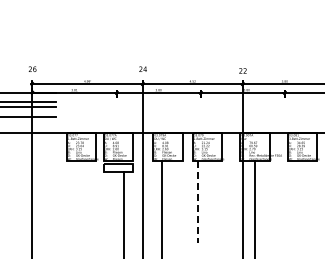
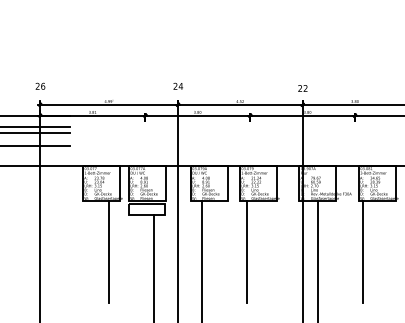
line: (87, 202) -> (108, 252), added
line: (197, 202) -> (246, 252), dashed -> solid
line: (291, 202) -> (363, 252), added

